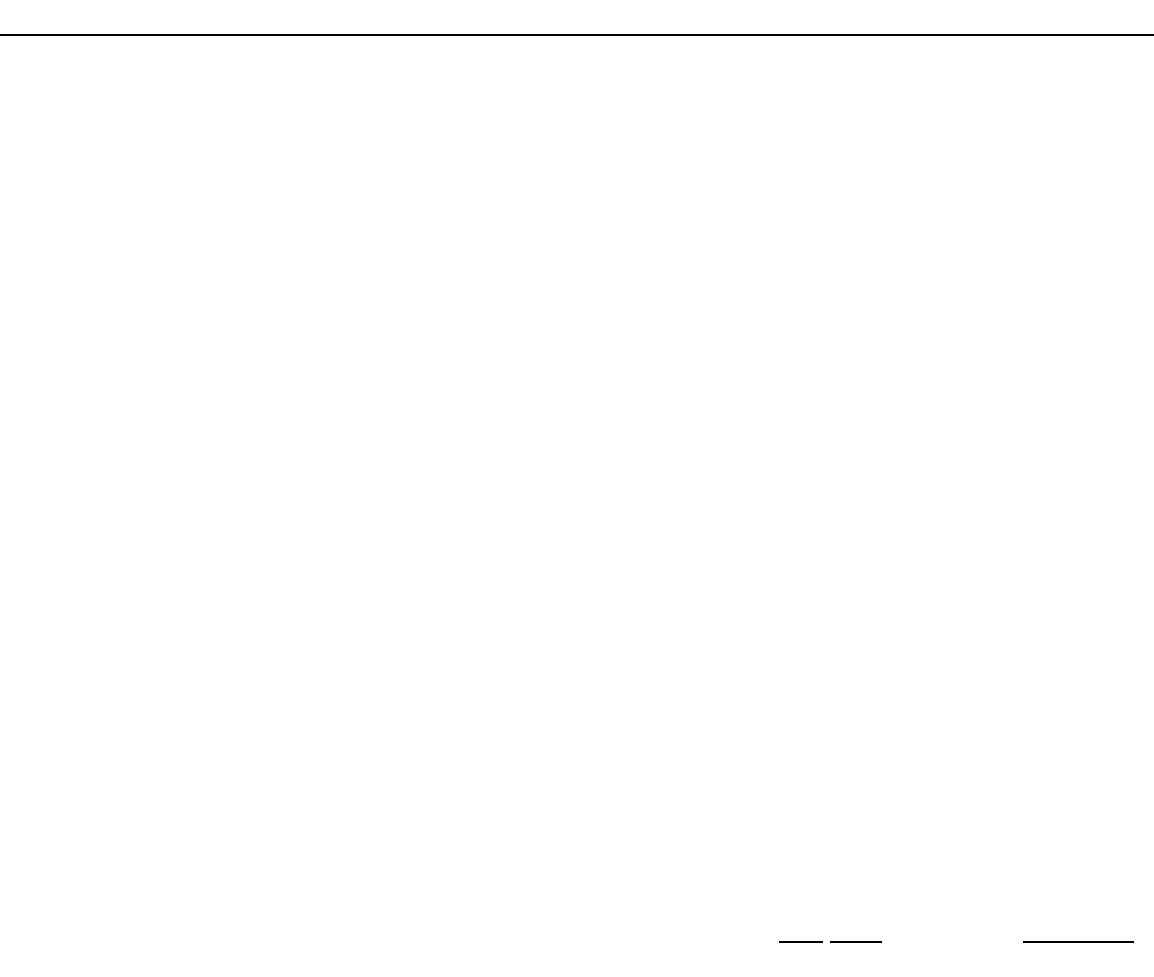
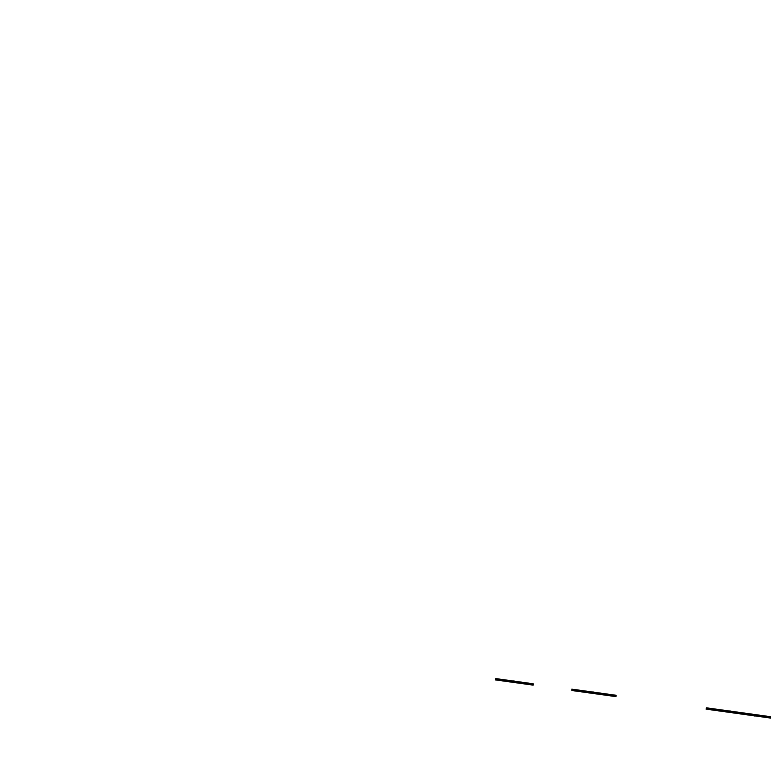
line: (855, 941) -> (593, 692), moved

